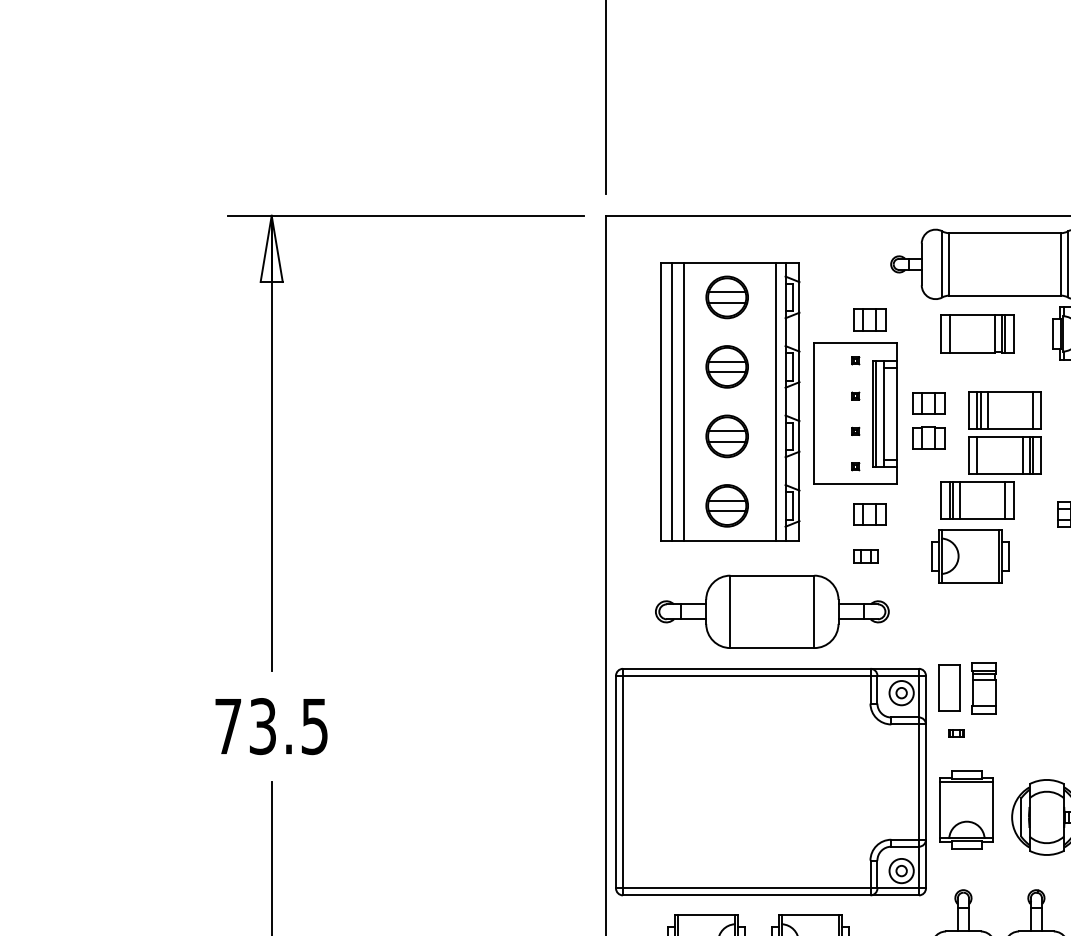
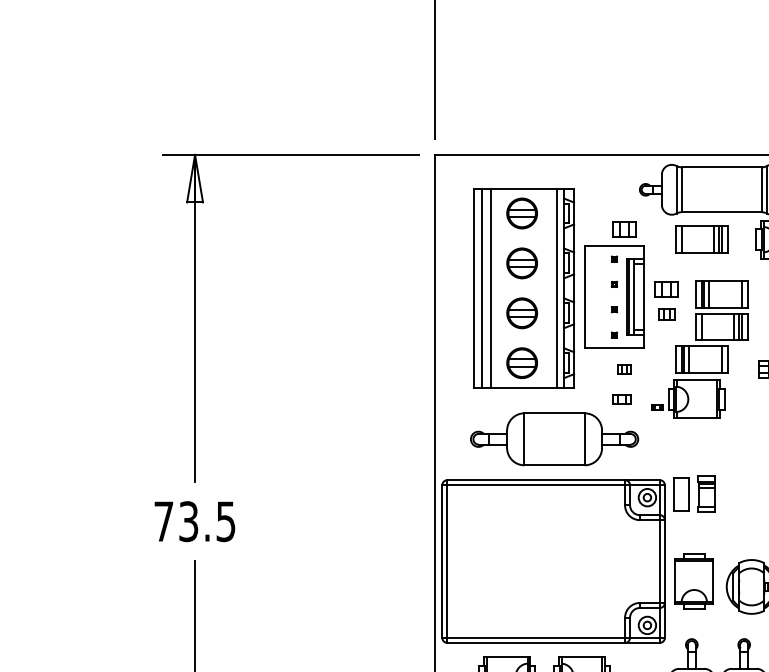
part: (928, 437) -> (666, 314), size x0.7
part: (869, 514) -> (624, 369), size x0.6
part: (956, 733) -> (657, 407), moved

